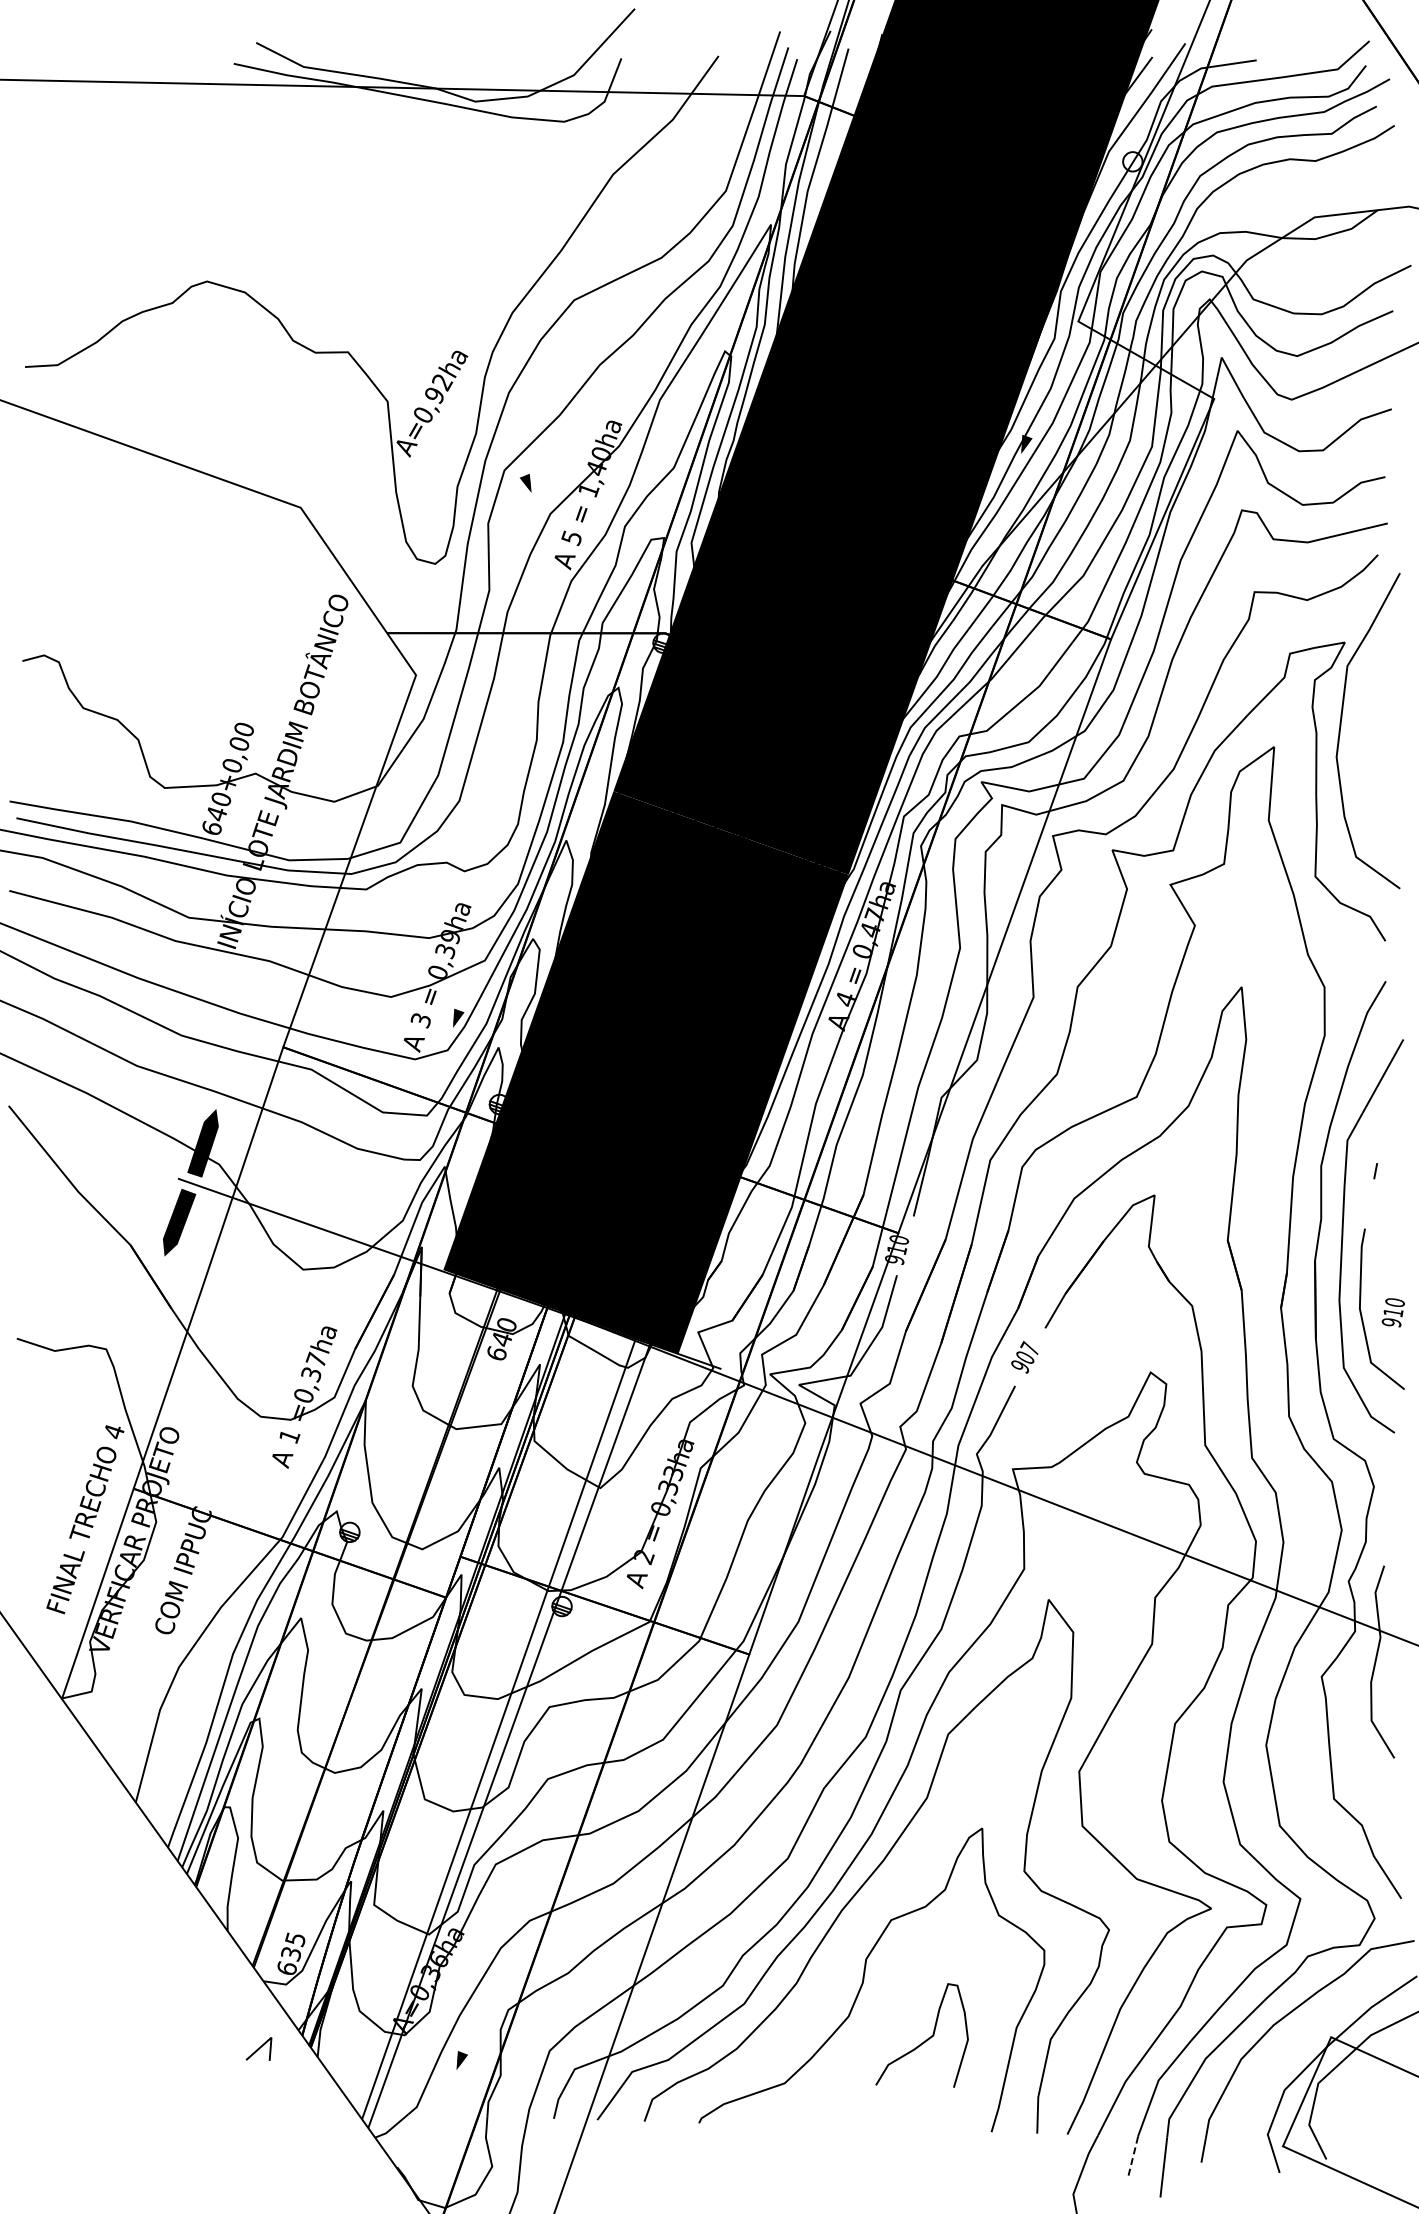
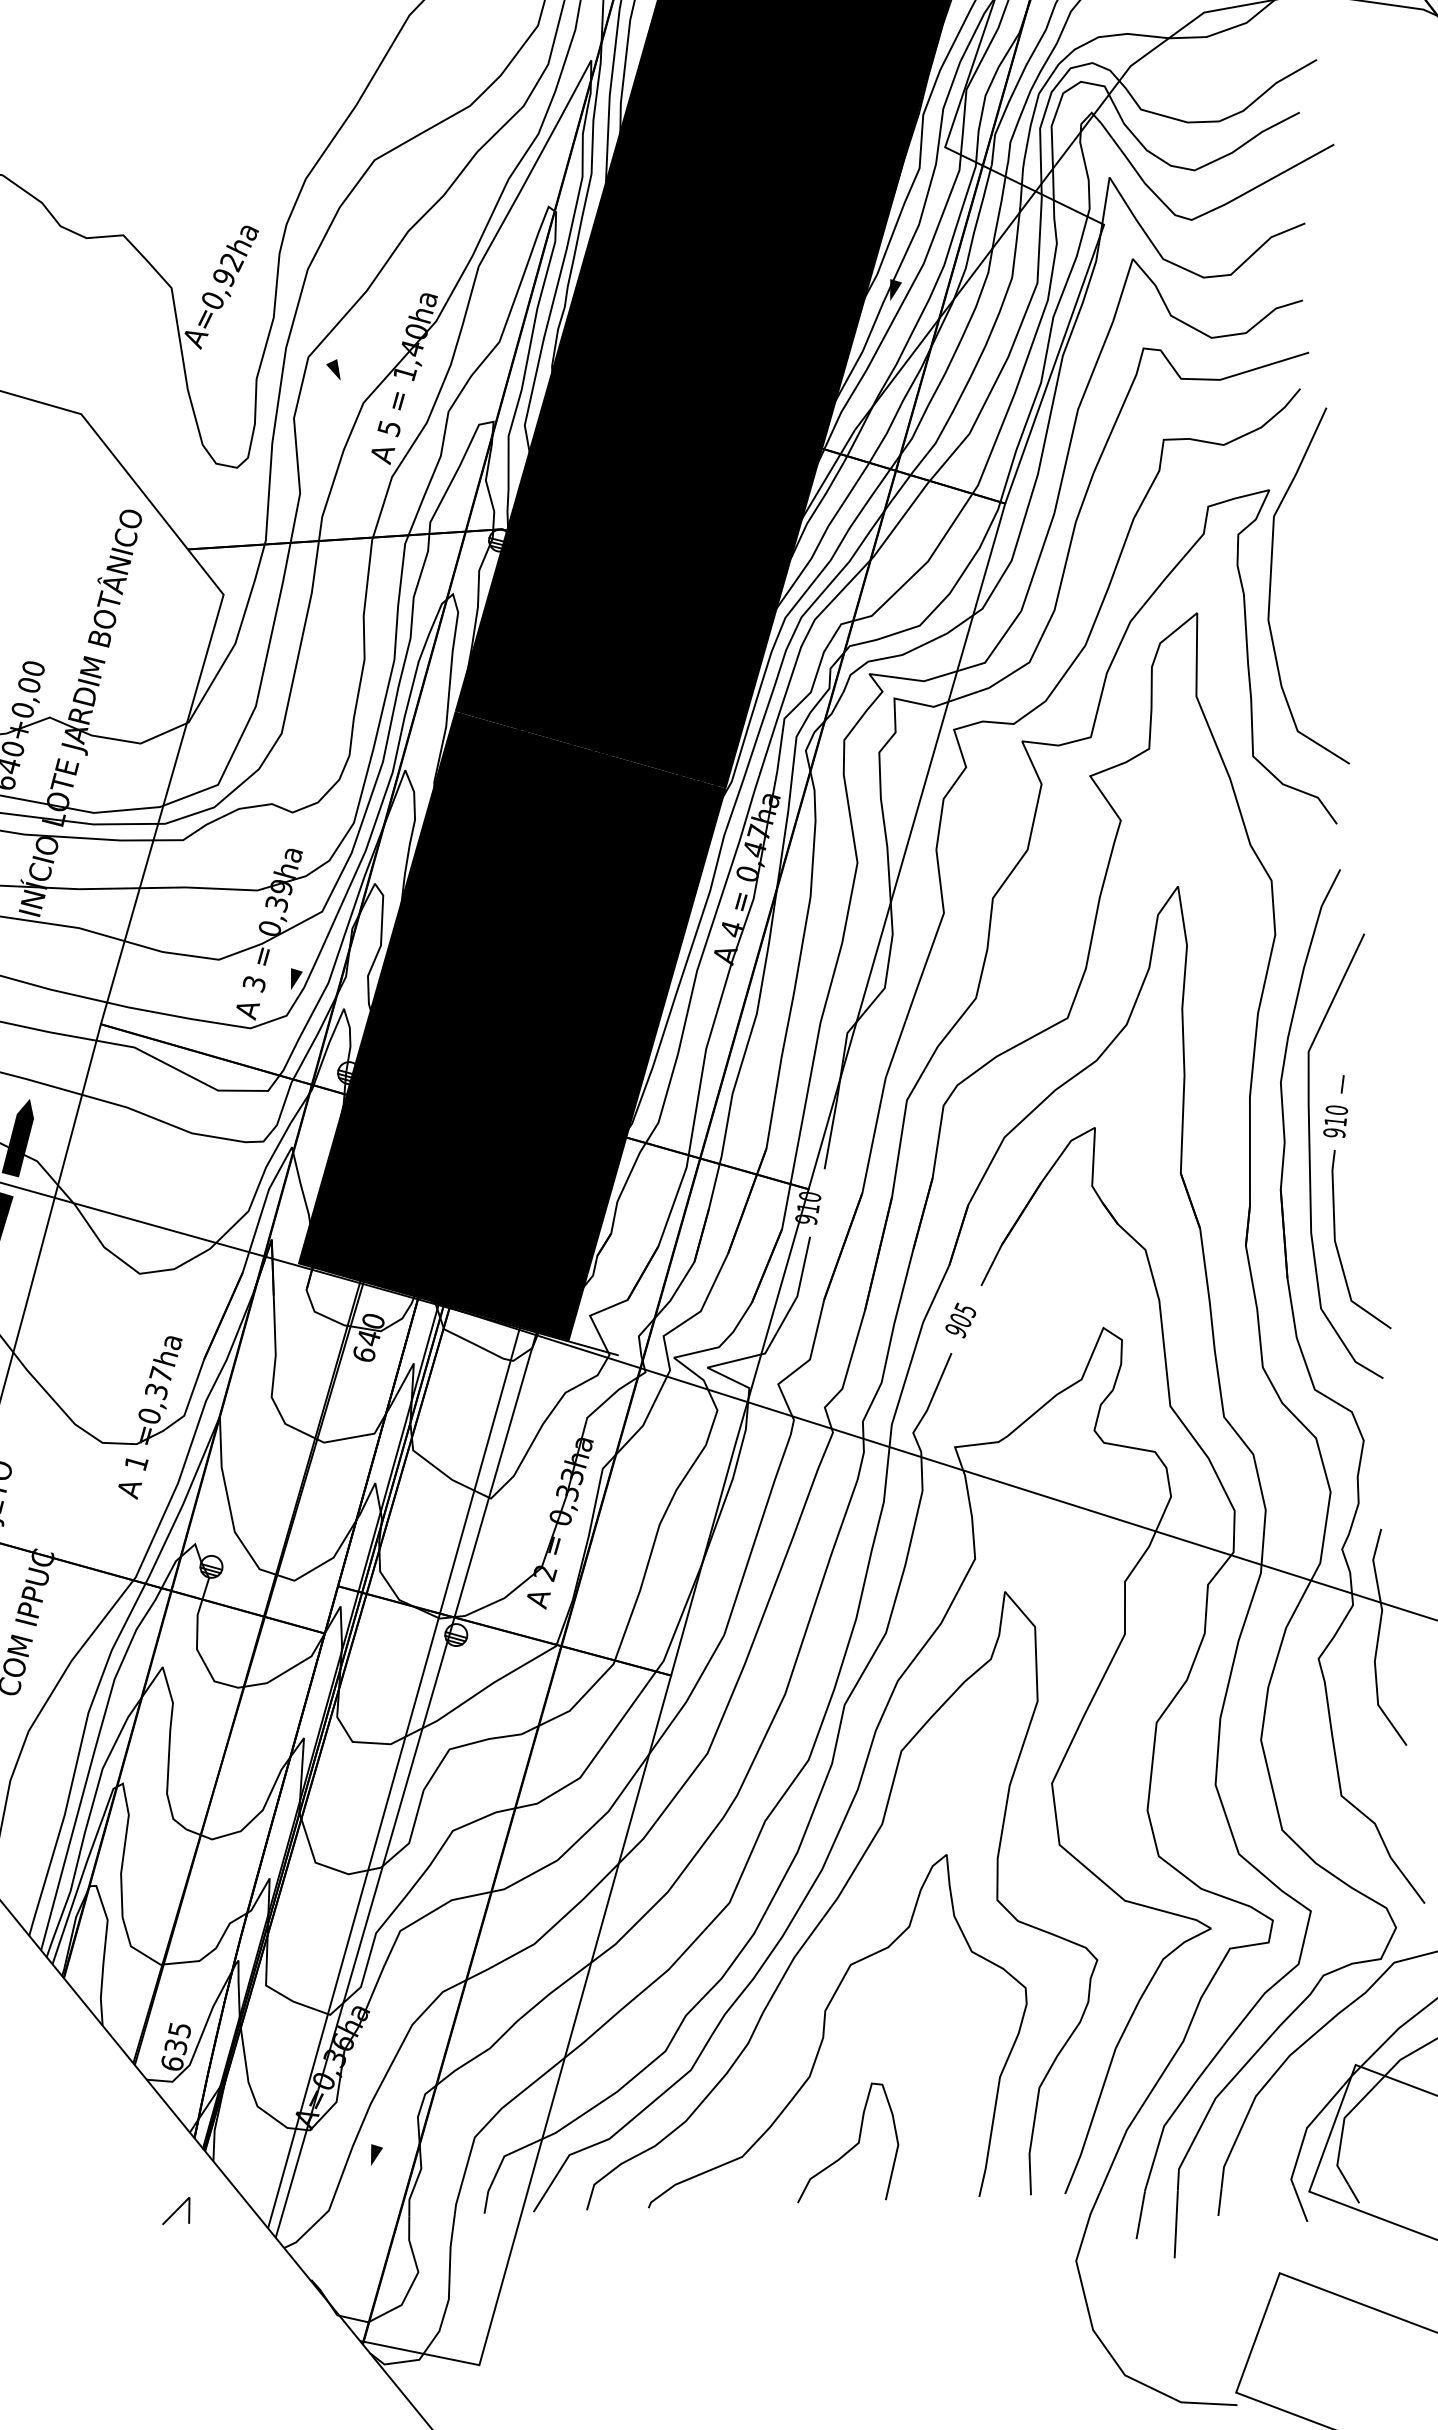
text: (1392, 1312) -> (1334, 1121), moved
text: (1029, 1348) -> (964, 1309), 907 -> 905
curve: (924, 2040) -> (849, 2148), moved
line: (258, 2048) -> (175, 2210), moved
line: (1132, 2158) -> (1140, 2216), dashed -> solid

